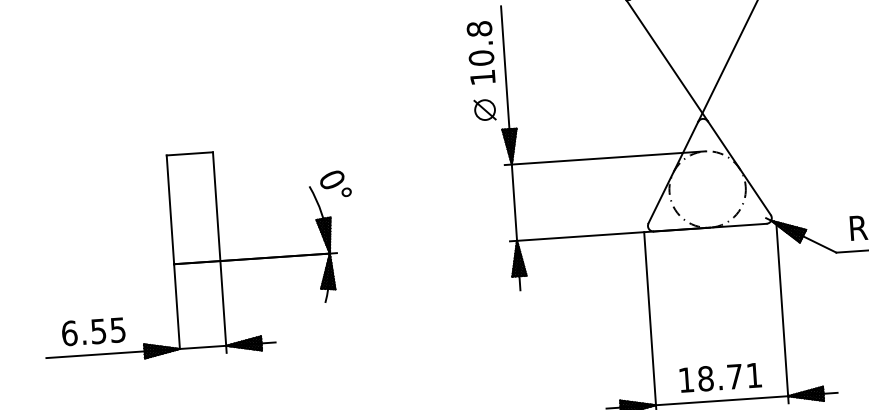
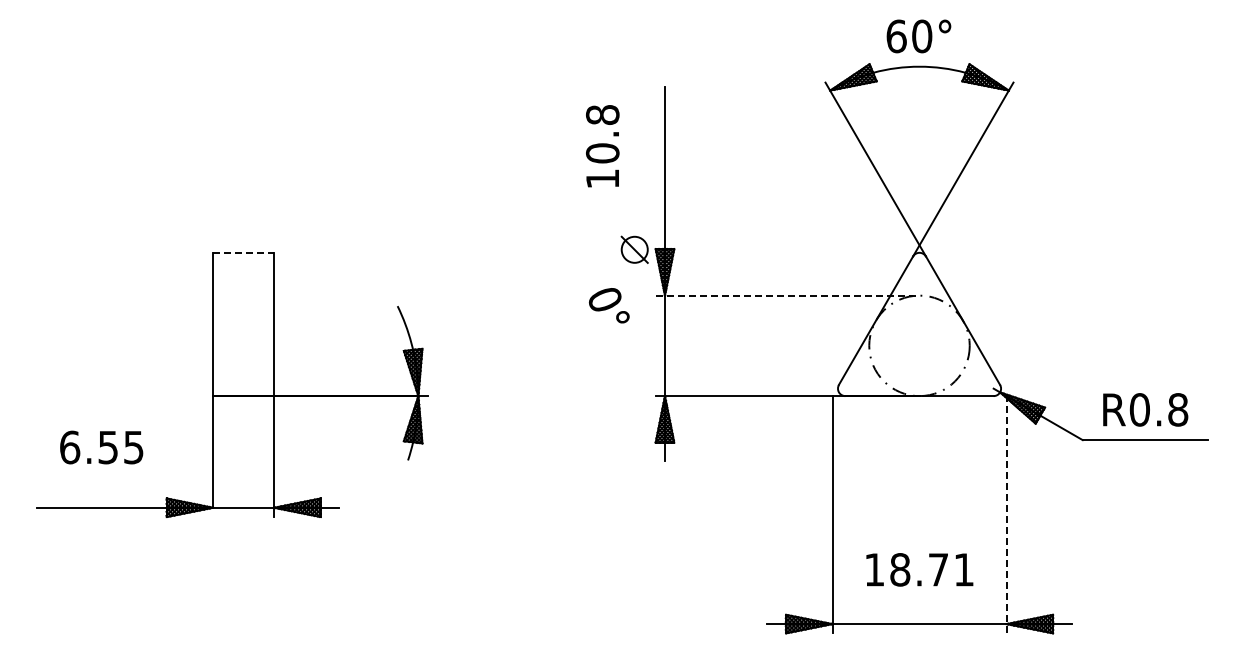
text: (480, 52) -> (602, 146), moved
part: (484, 109) -> (634, 249), moved
line: (190, 153) -> (244, 252), solid -> dashed
line: (604, 158) -> (787, 295), solid -> dashed
text: (335, 184) -> (609, 305), moved
line: (782, 313) -> (1006, 515), solid -> dashed
text: (93, 331) -> (101, 447), moved
text: (720, 377) -> (919, 569), moved

